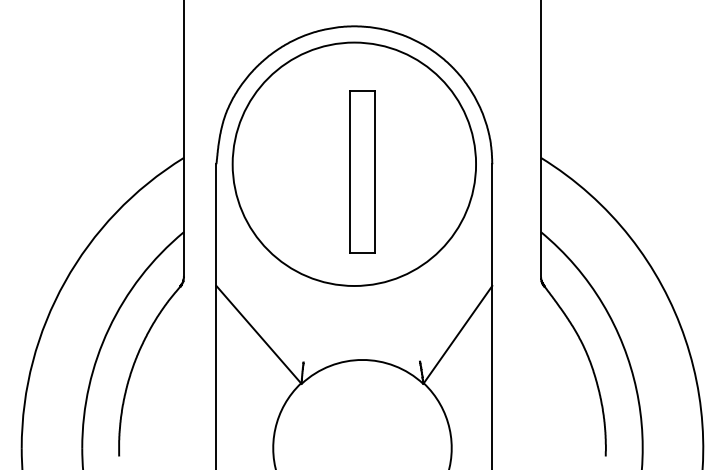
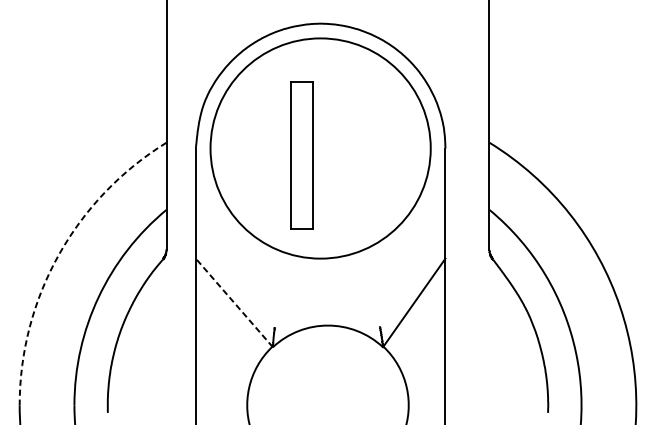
part: (362, 171) -> (301, 155), moved
arc: (65, 281) -> (59, 254), solid -> dashed
line: (259, 334) -> (234, 302), solid -> dashed

